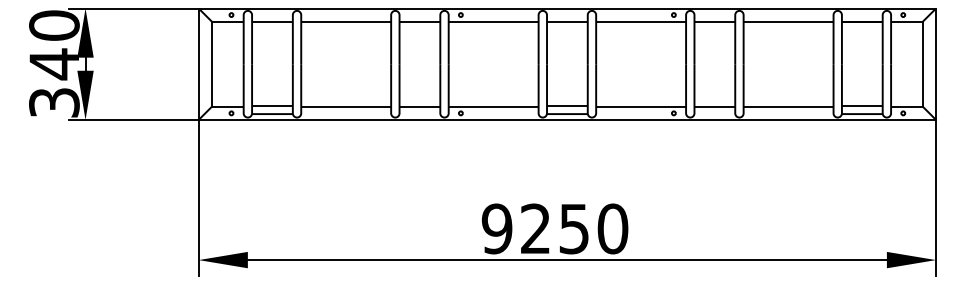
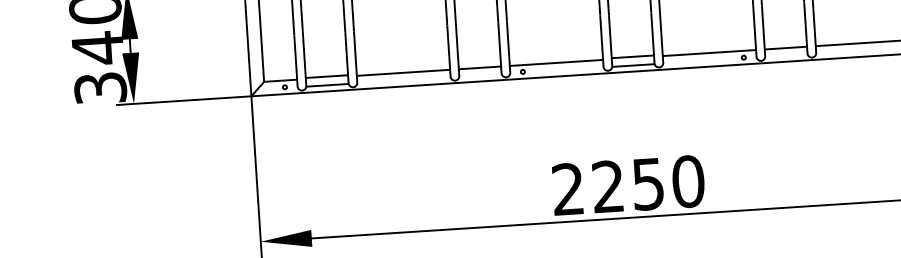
text: (496, 228) -> (567, 188), 9250 -> 2250

